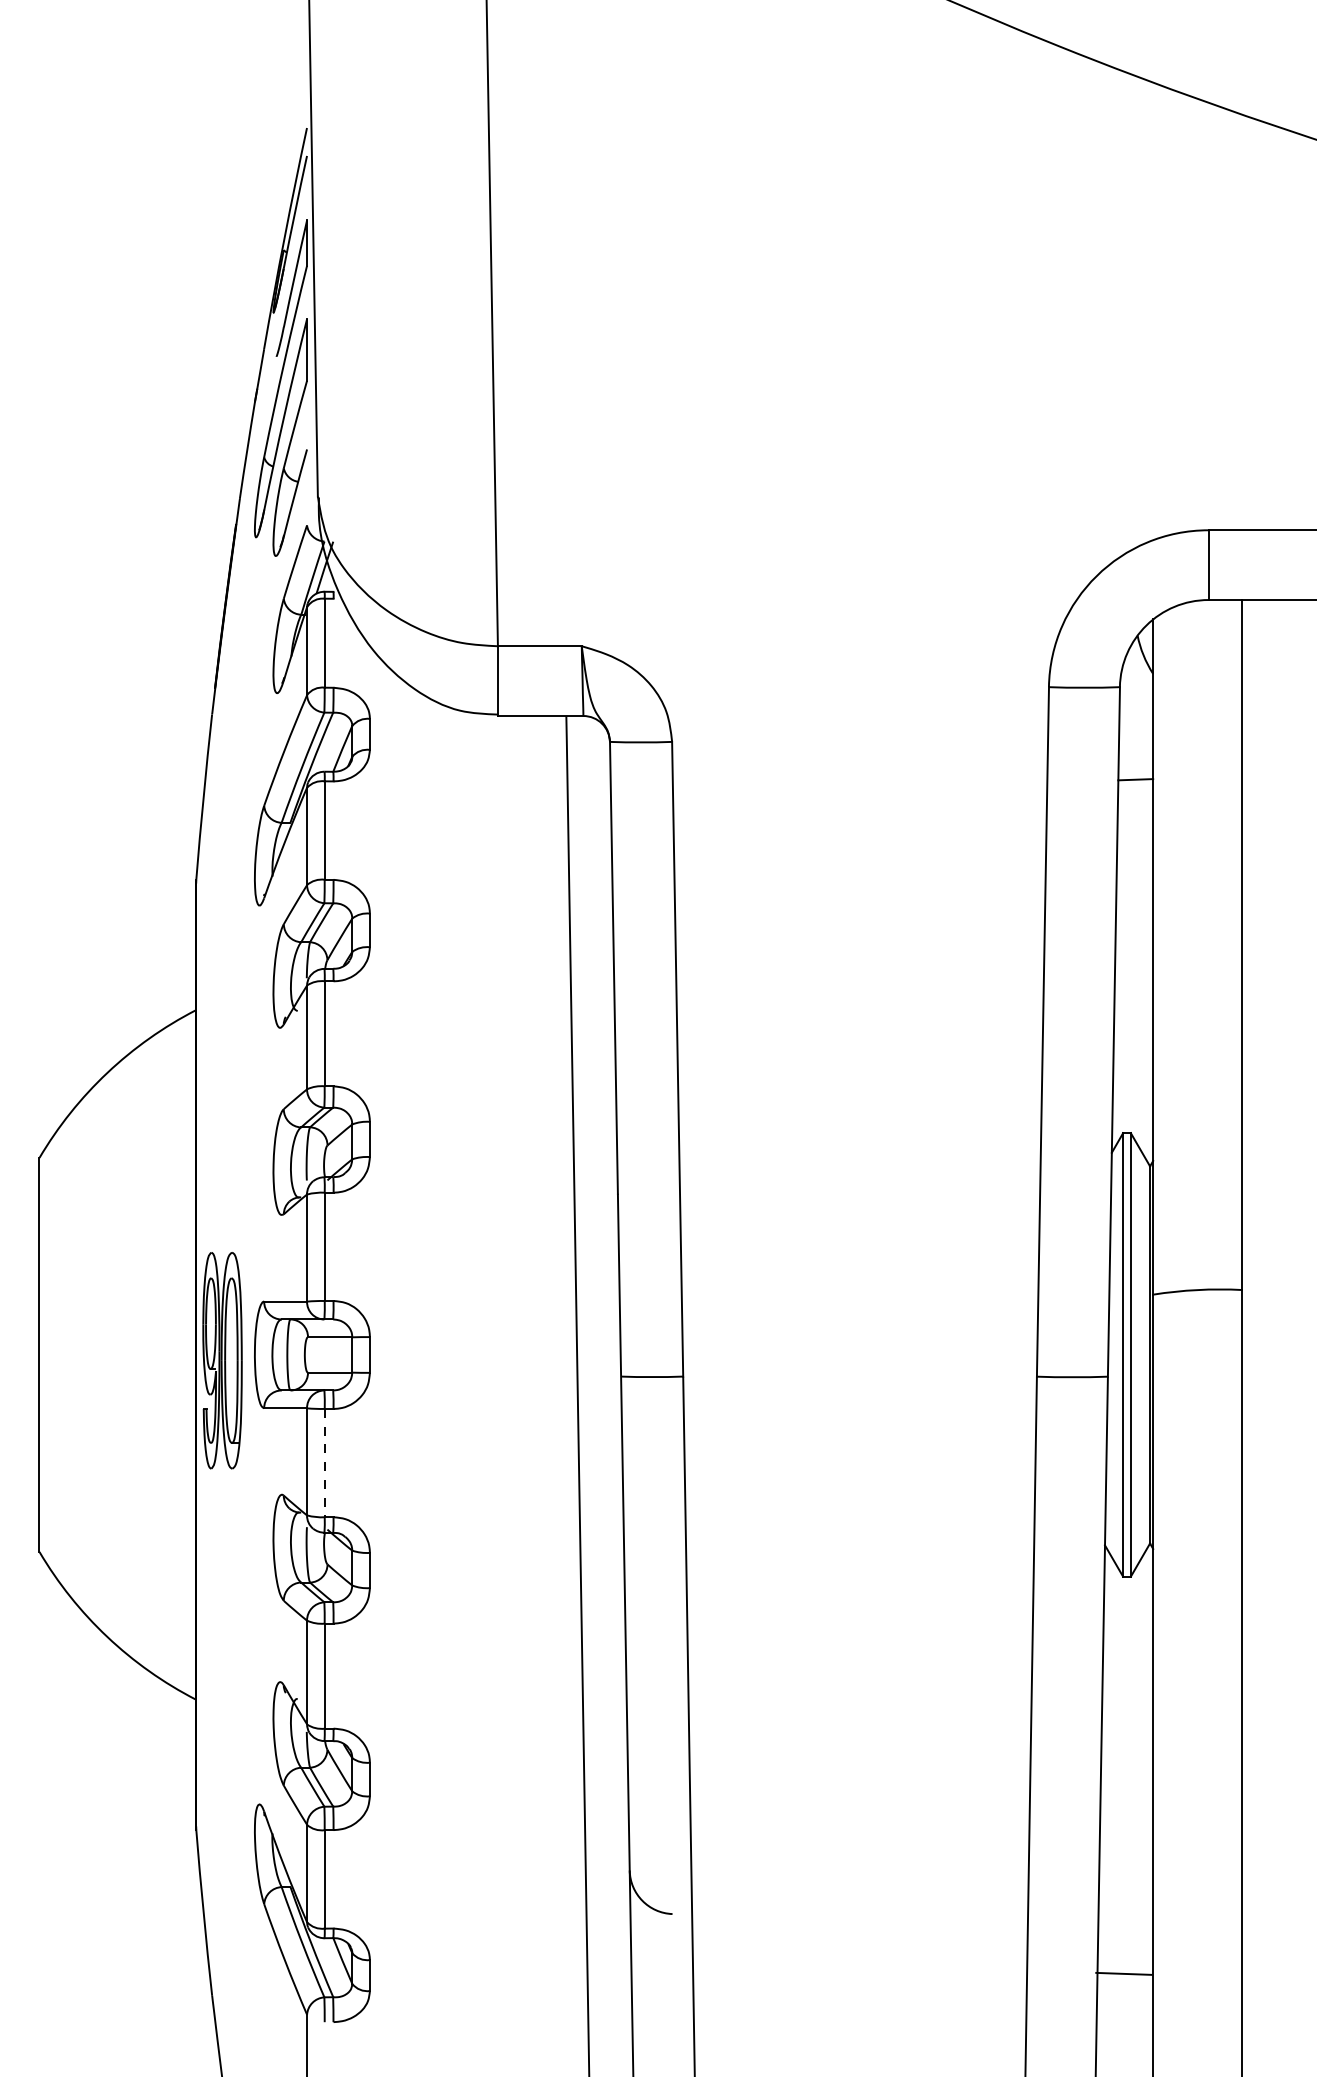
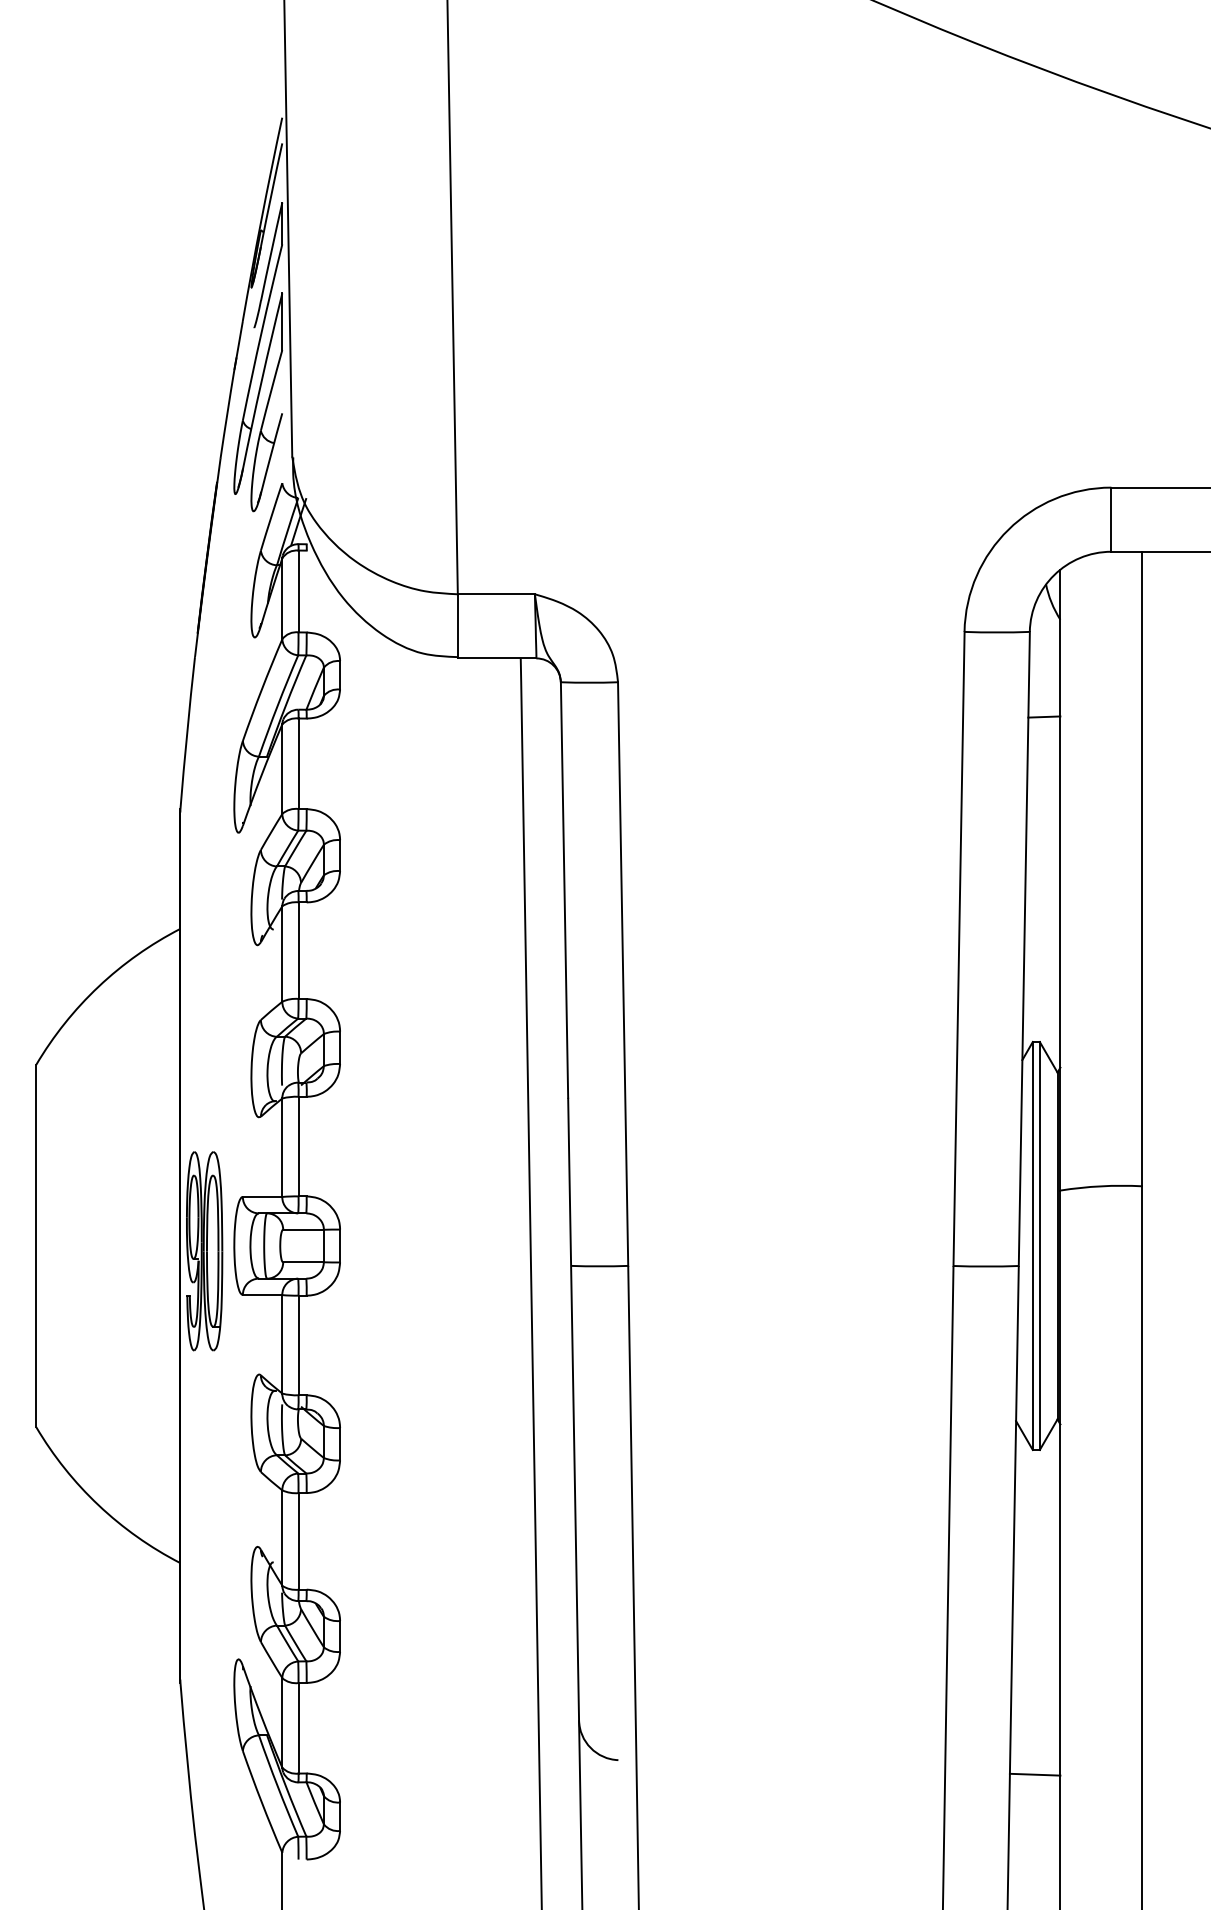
line: (324, 1463) -> (298, 1345), dashed -> solid
line: (1123, 1973) -> (1034, 1774), moved

